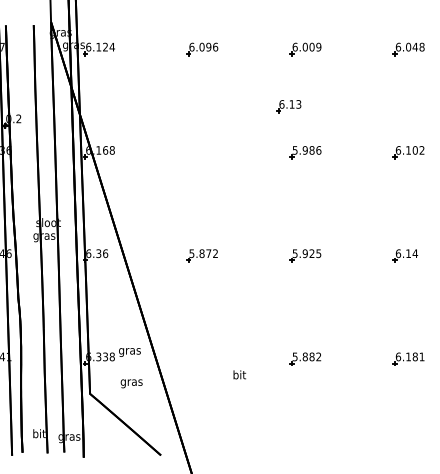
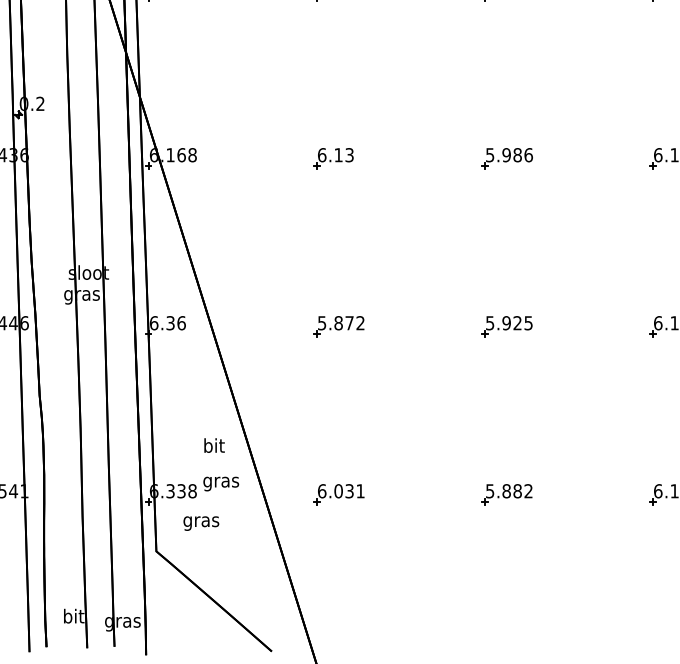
part: (288, 106) -> (332, 158), moved
part: (201, 358) -> (337, 493), added
text: (239, 374) -> (214, 444), moved
text: (131, 383) -> (201, 523), moved

